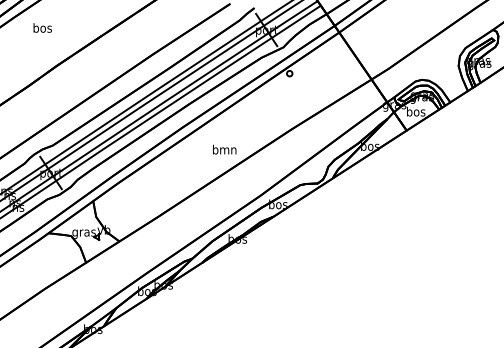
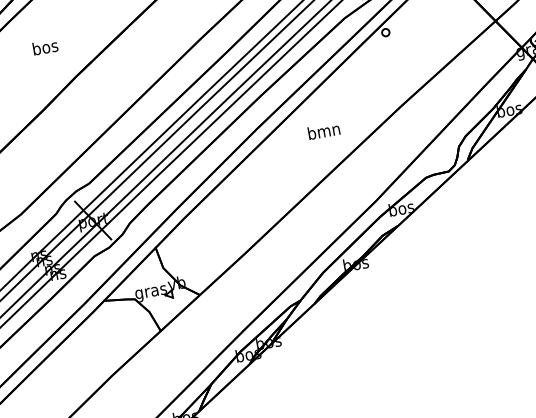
text: (42, 27) -> (45, 46), moved
text: (224, 149) -> (323, 130), moved

